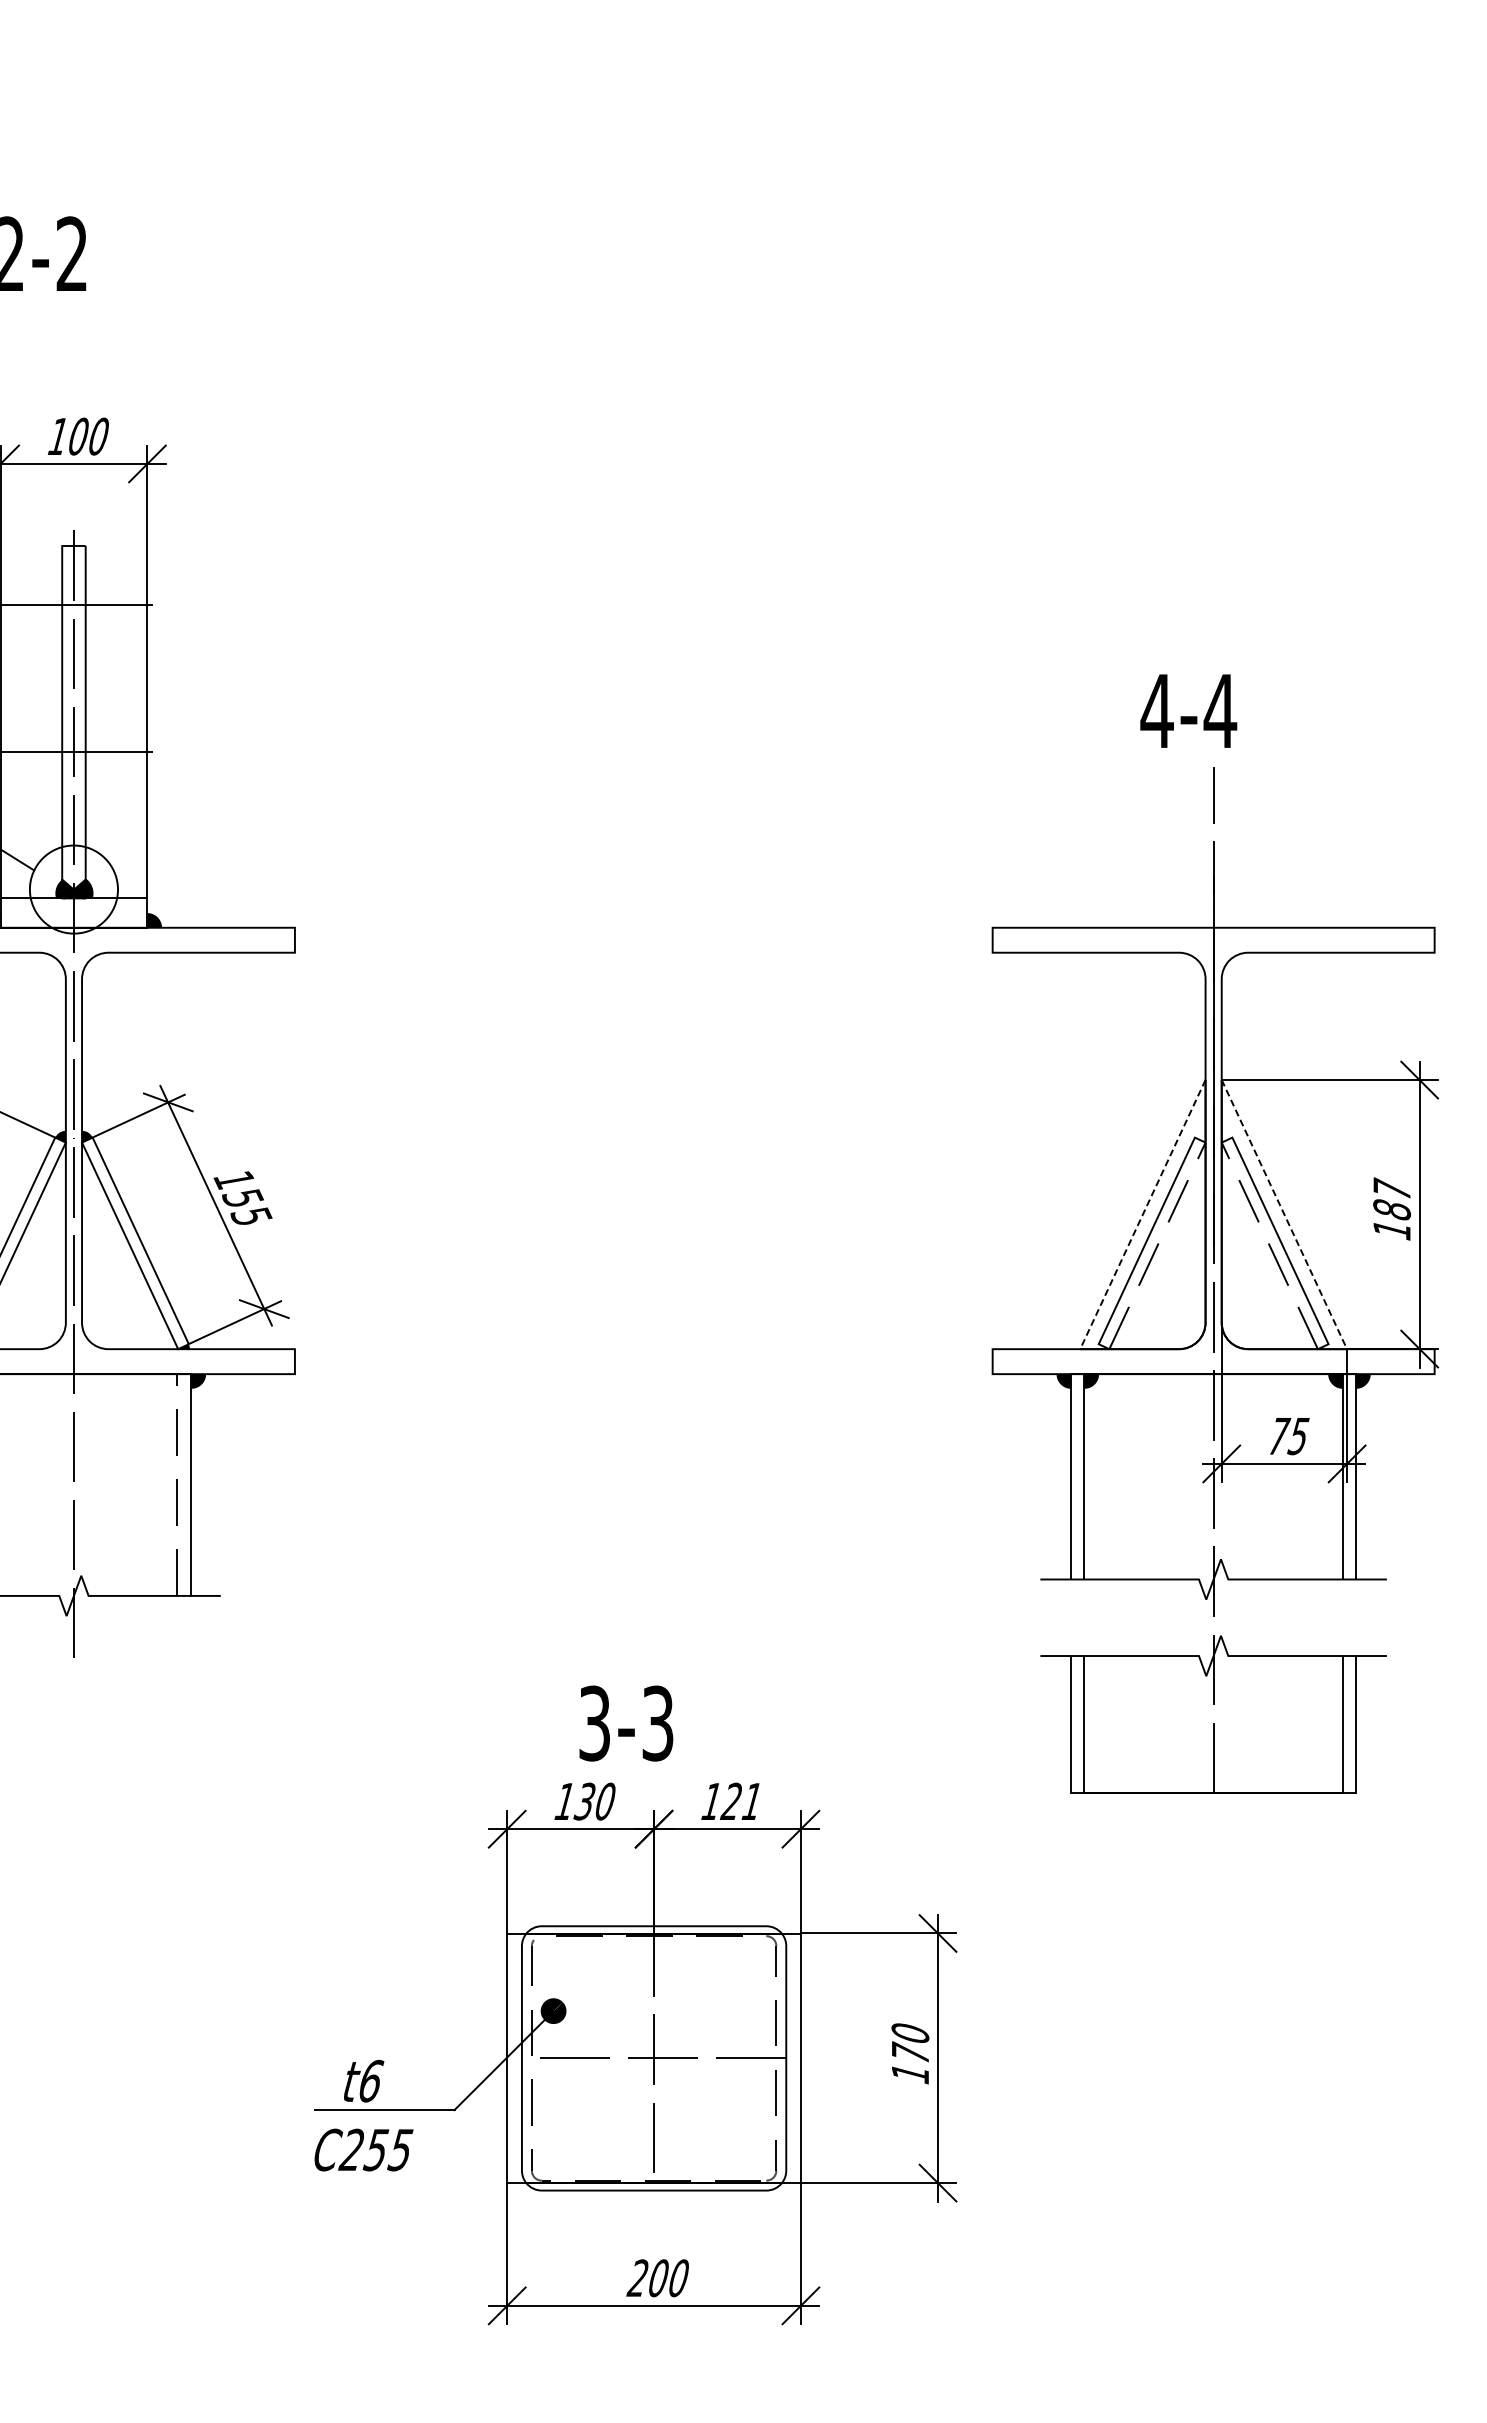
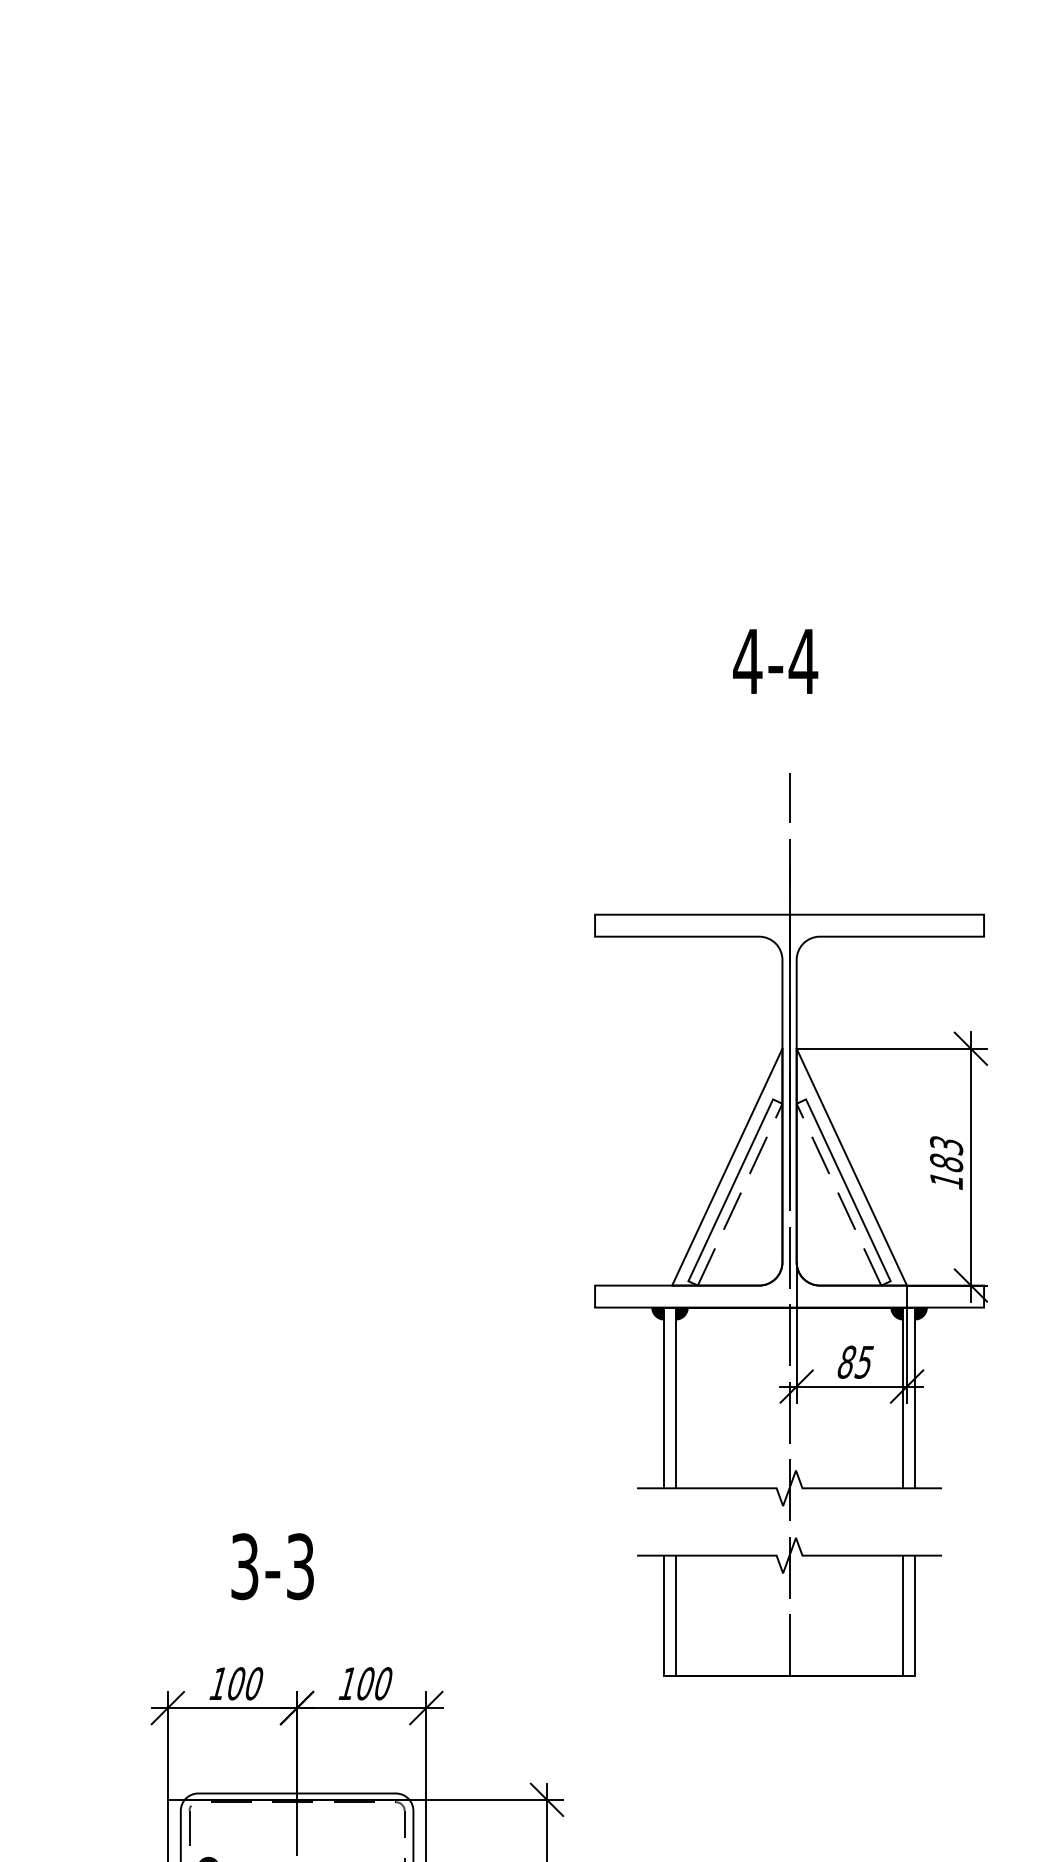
text: (1188, 710) -> (775, 661), moved
text: (1392, 1189) -> (946, 1145), 187 -> 183
line: (1142, 1215) -> (726, 1167), dashed -> solid
line: (1284, 1215) -> (851, 1167), dashed -> solid
text: (1279, 1436) -> (847, 1362), 75 -> 85
text: (626, 1723) -> (272, 1566), moved
text: (584, 1801) -> (235, 1683), 130 -> 100
text: (740, 1801) -> (373, 1683), 121 -> 100

